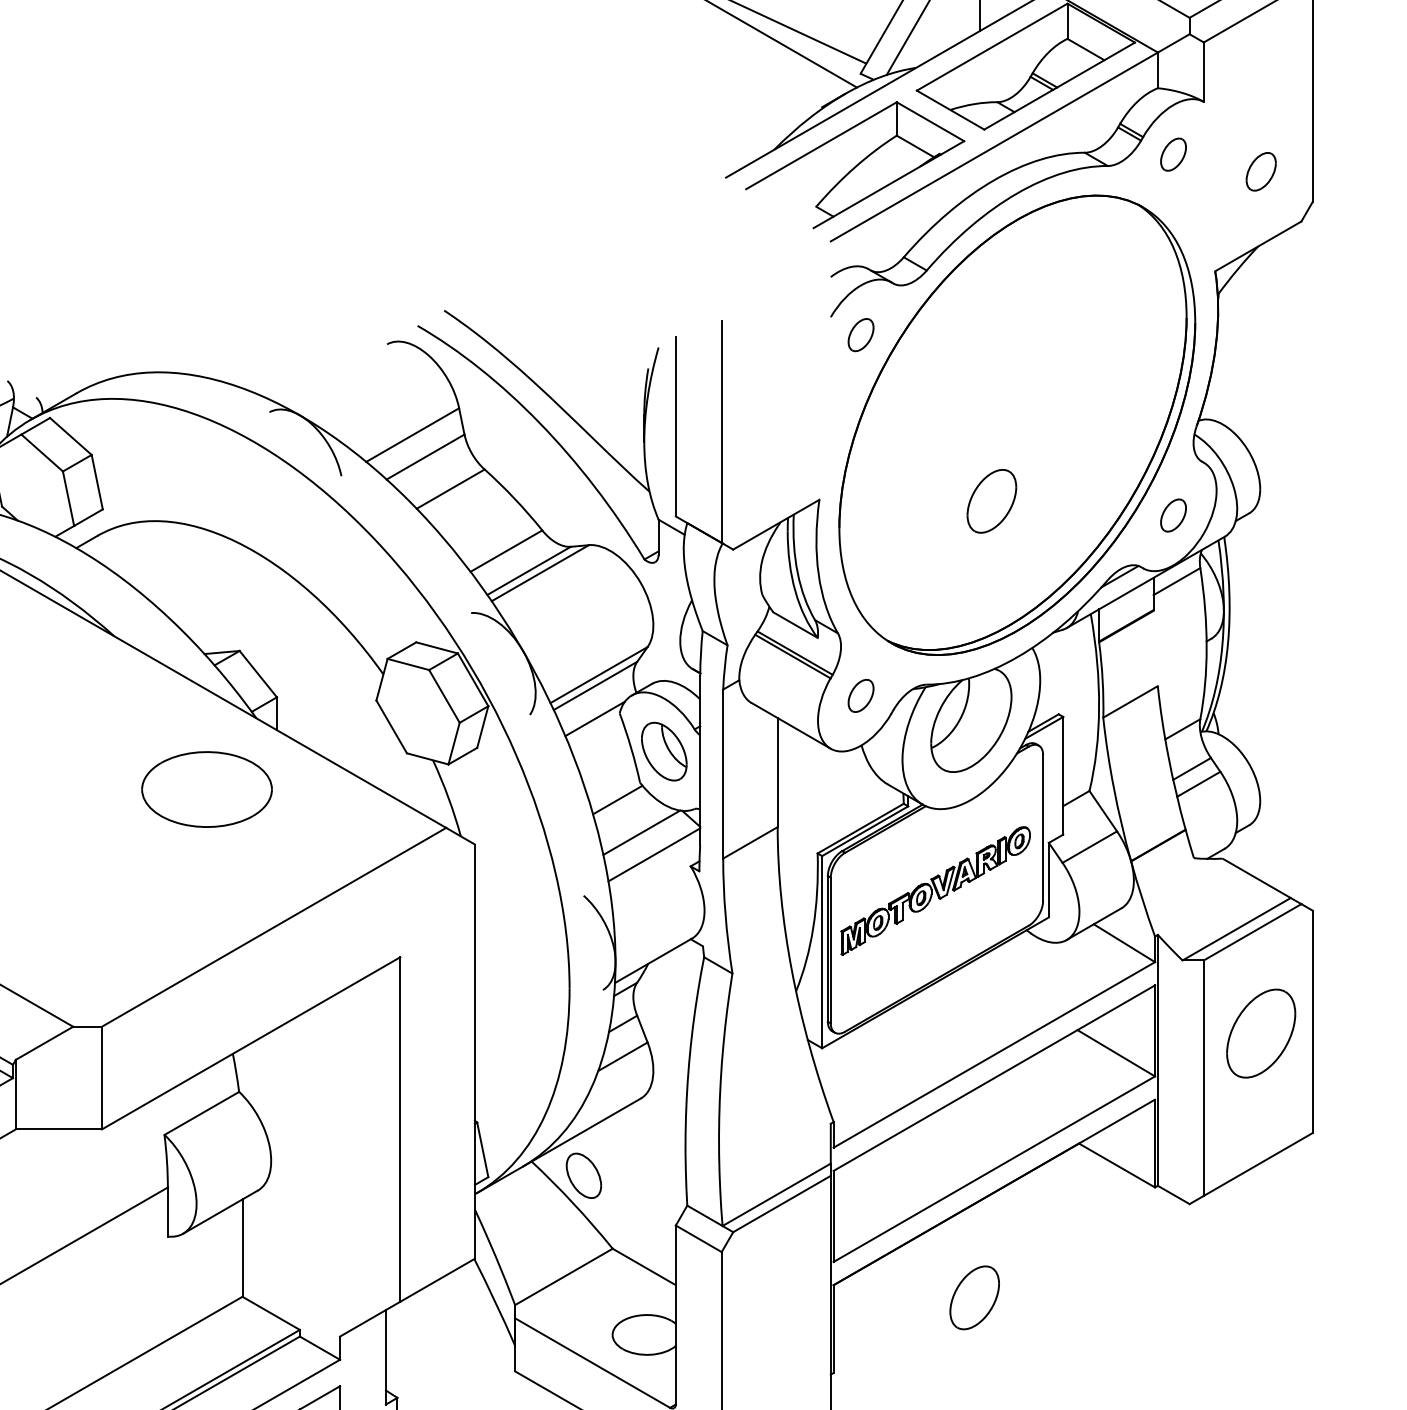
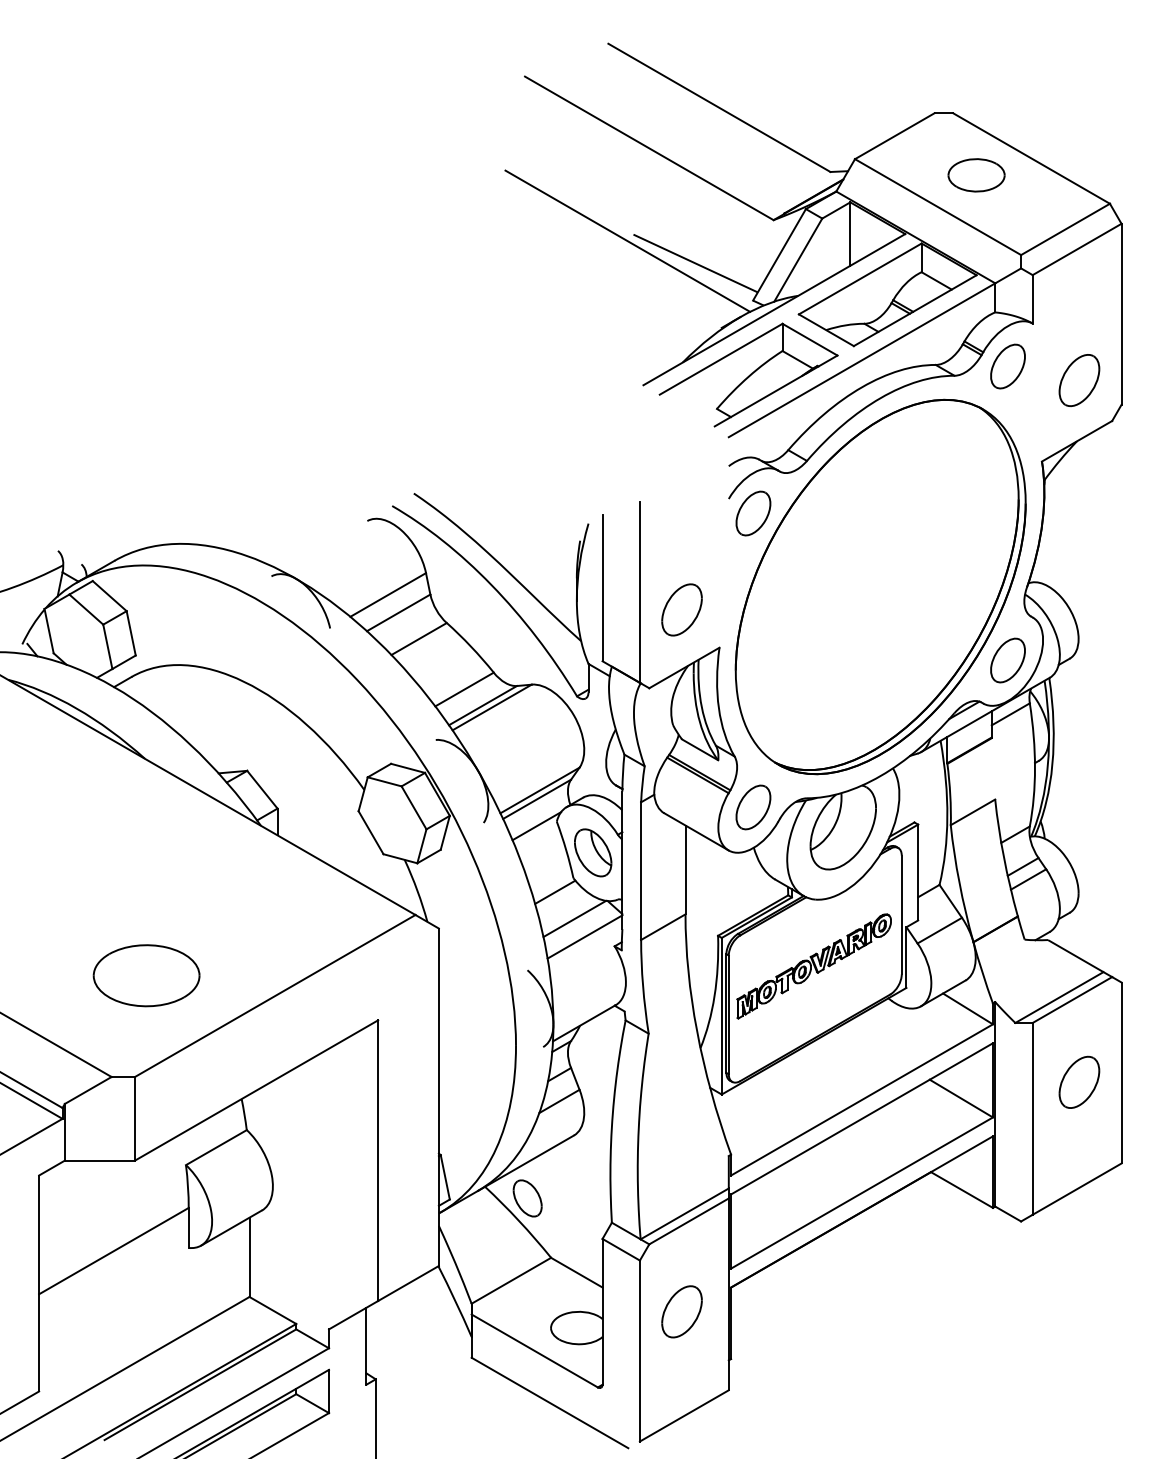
part: (1172, 154) -> (1007, 366), size x1.67
part: (1261, 171) -> (1079, 380), size x1.67
part: (861, 335) -> (753, 513), size x1.67
part: (991, 500) -> (681, 609), moved
part: (1172, 515) -> (1007, 660), size x1.67
part: (861, 695) -> (753, 807), size x1.67
part: (206, 789) -> (146, 975), moved
part: (1261, 1032) -> (1079, 1081), size x0.71
part: (974, 1297) -> (681, 1311), moved

